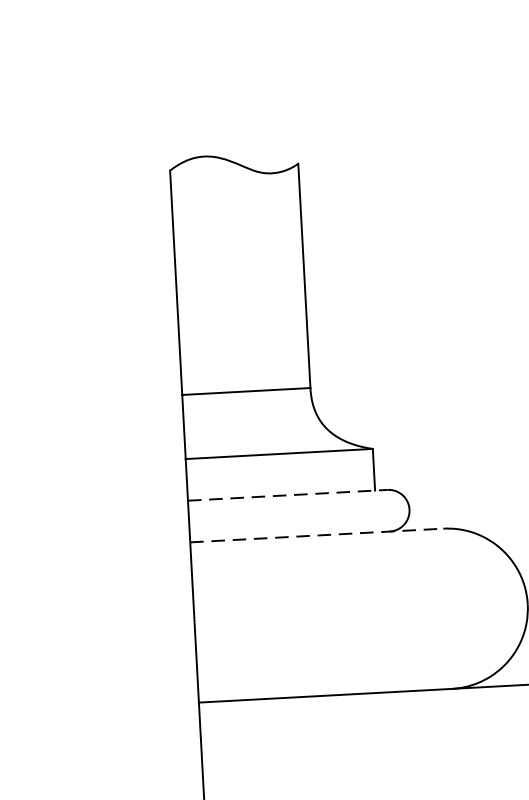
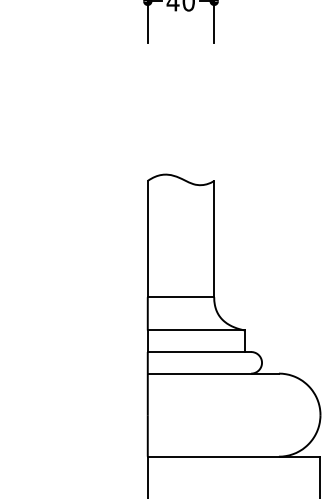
line: (287, 496) -> (199, 352), dashed -> solid
line: (317, 535) -> (213, 373), dashed -> solid

